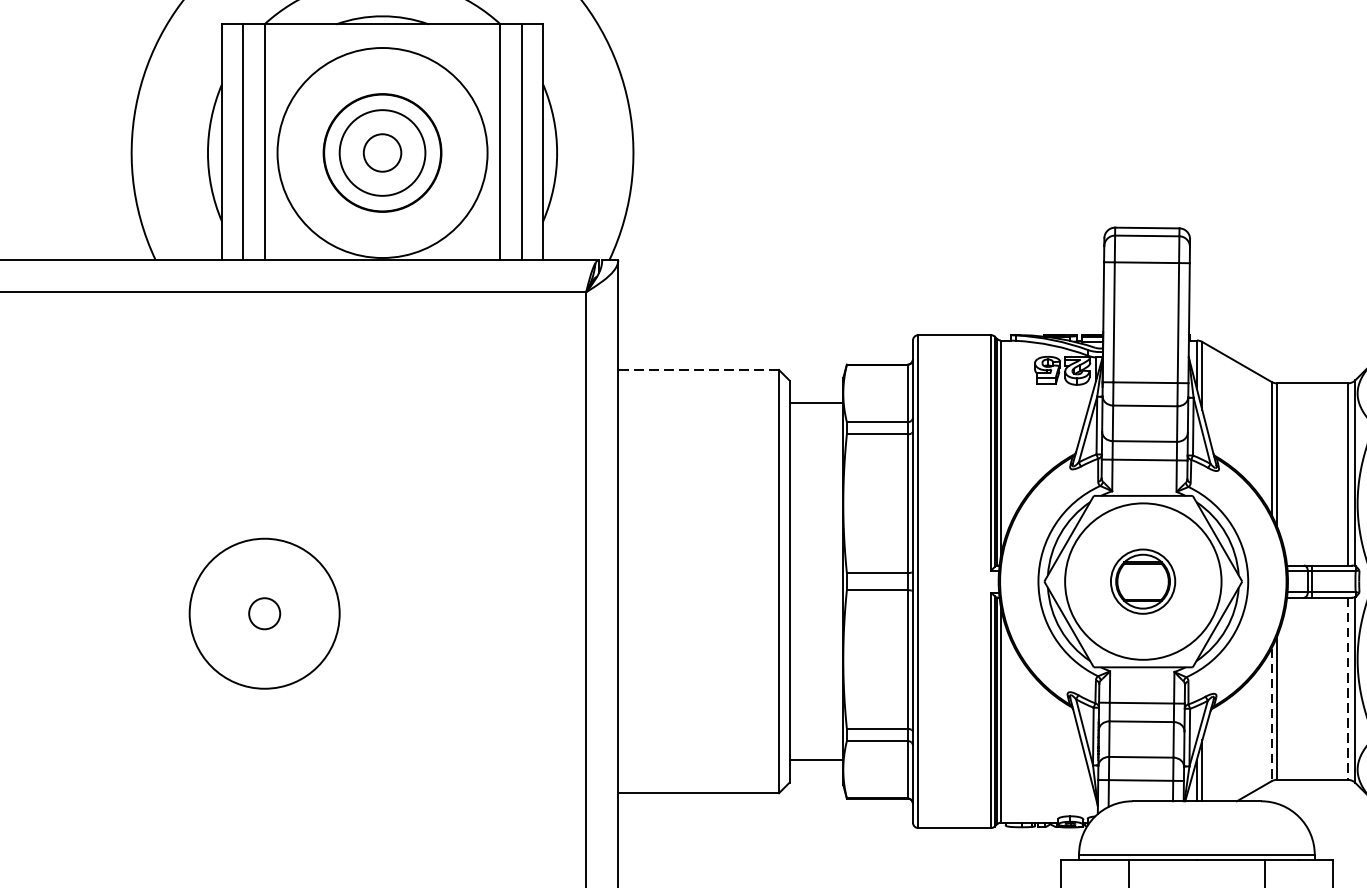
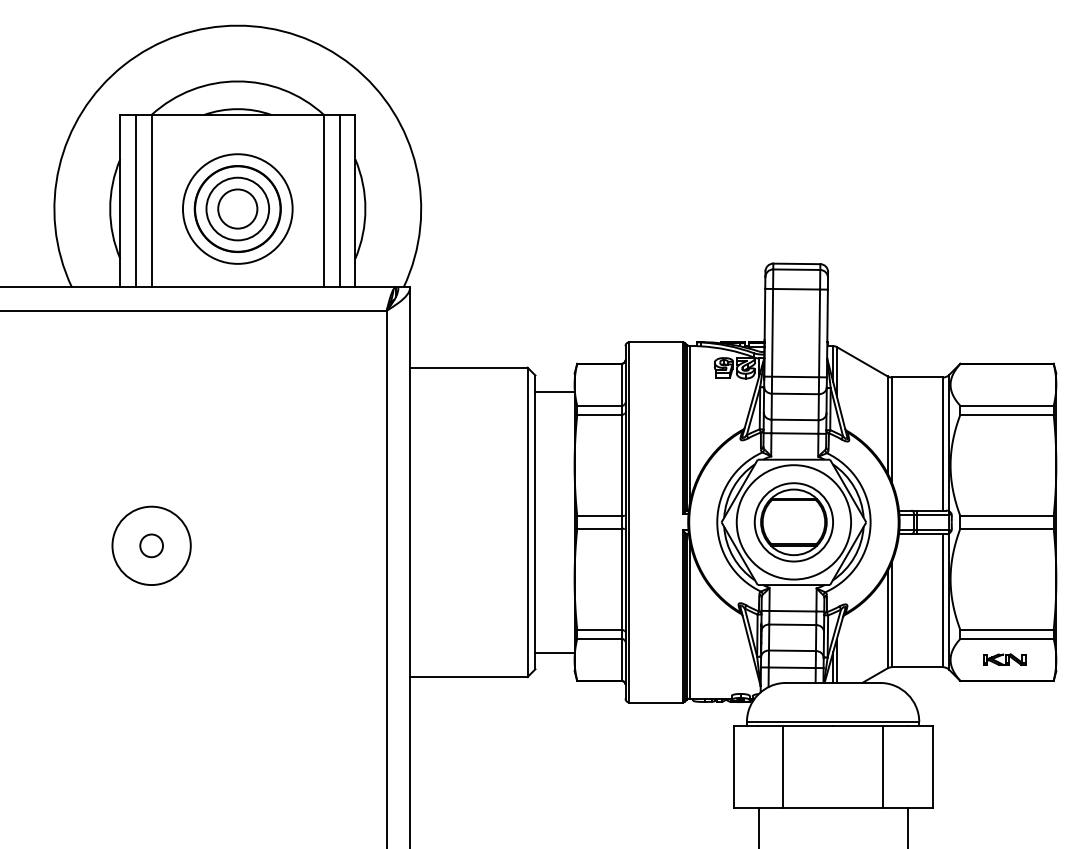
circle: (382, 152) -> (237, 208), size x0.71
circle: (382, 152) -> (237, 208), size x1.43
line: (698, 369) -> (468, 367), dashed -> solid
part: (1142, 581) -> (793, 522), size x1.67
circle: (264, 613) -> (151, 545), size x0.71
line: (1347, 688) -> (943, 600), dashed -> solid
line: (1271, 714) -> (887, 619), dashed -> solid

